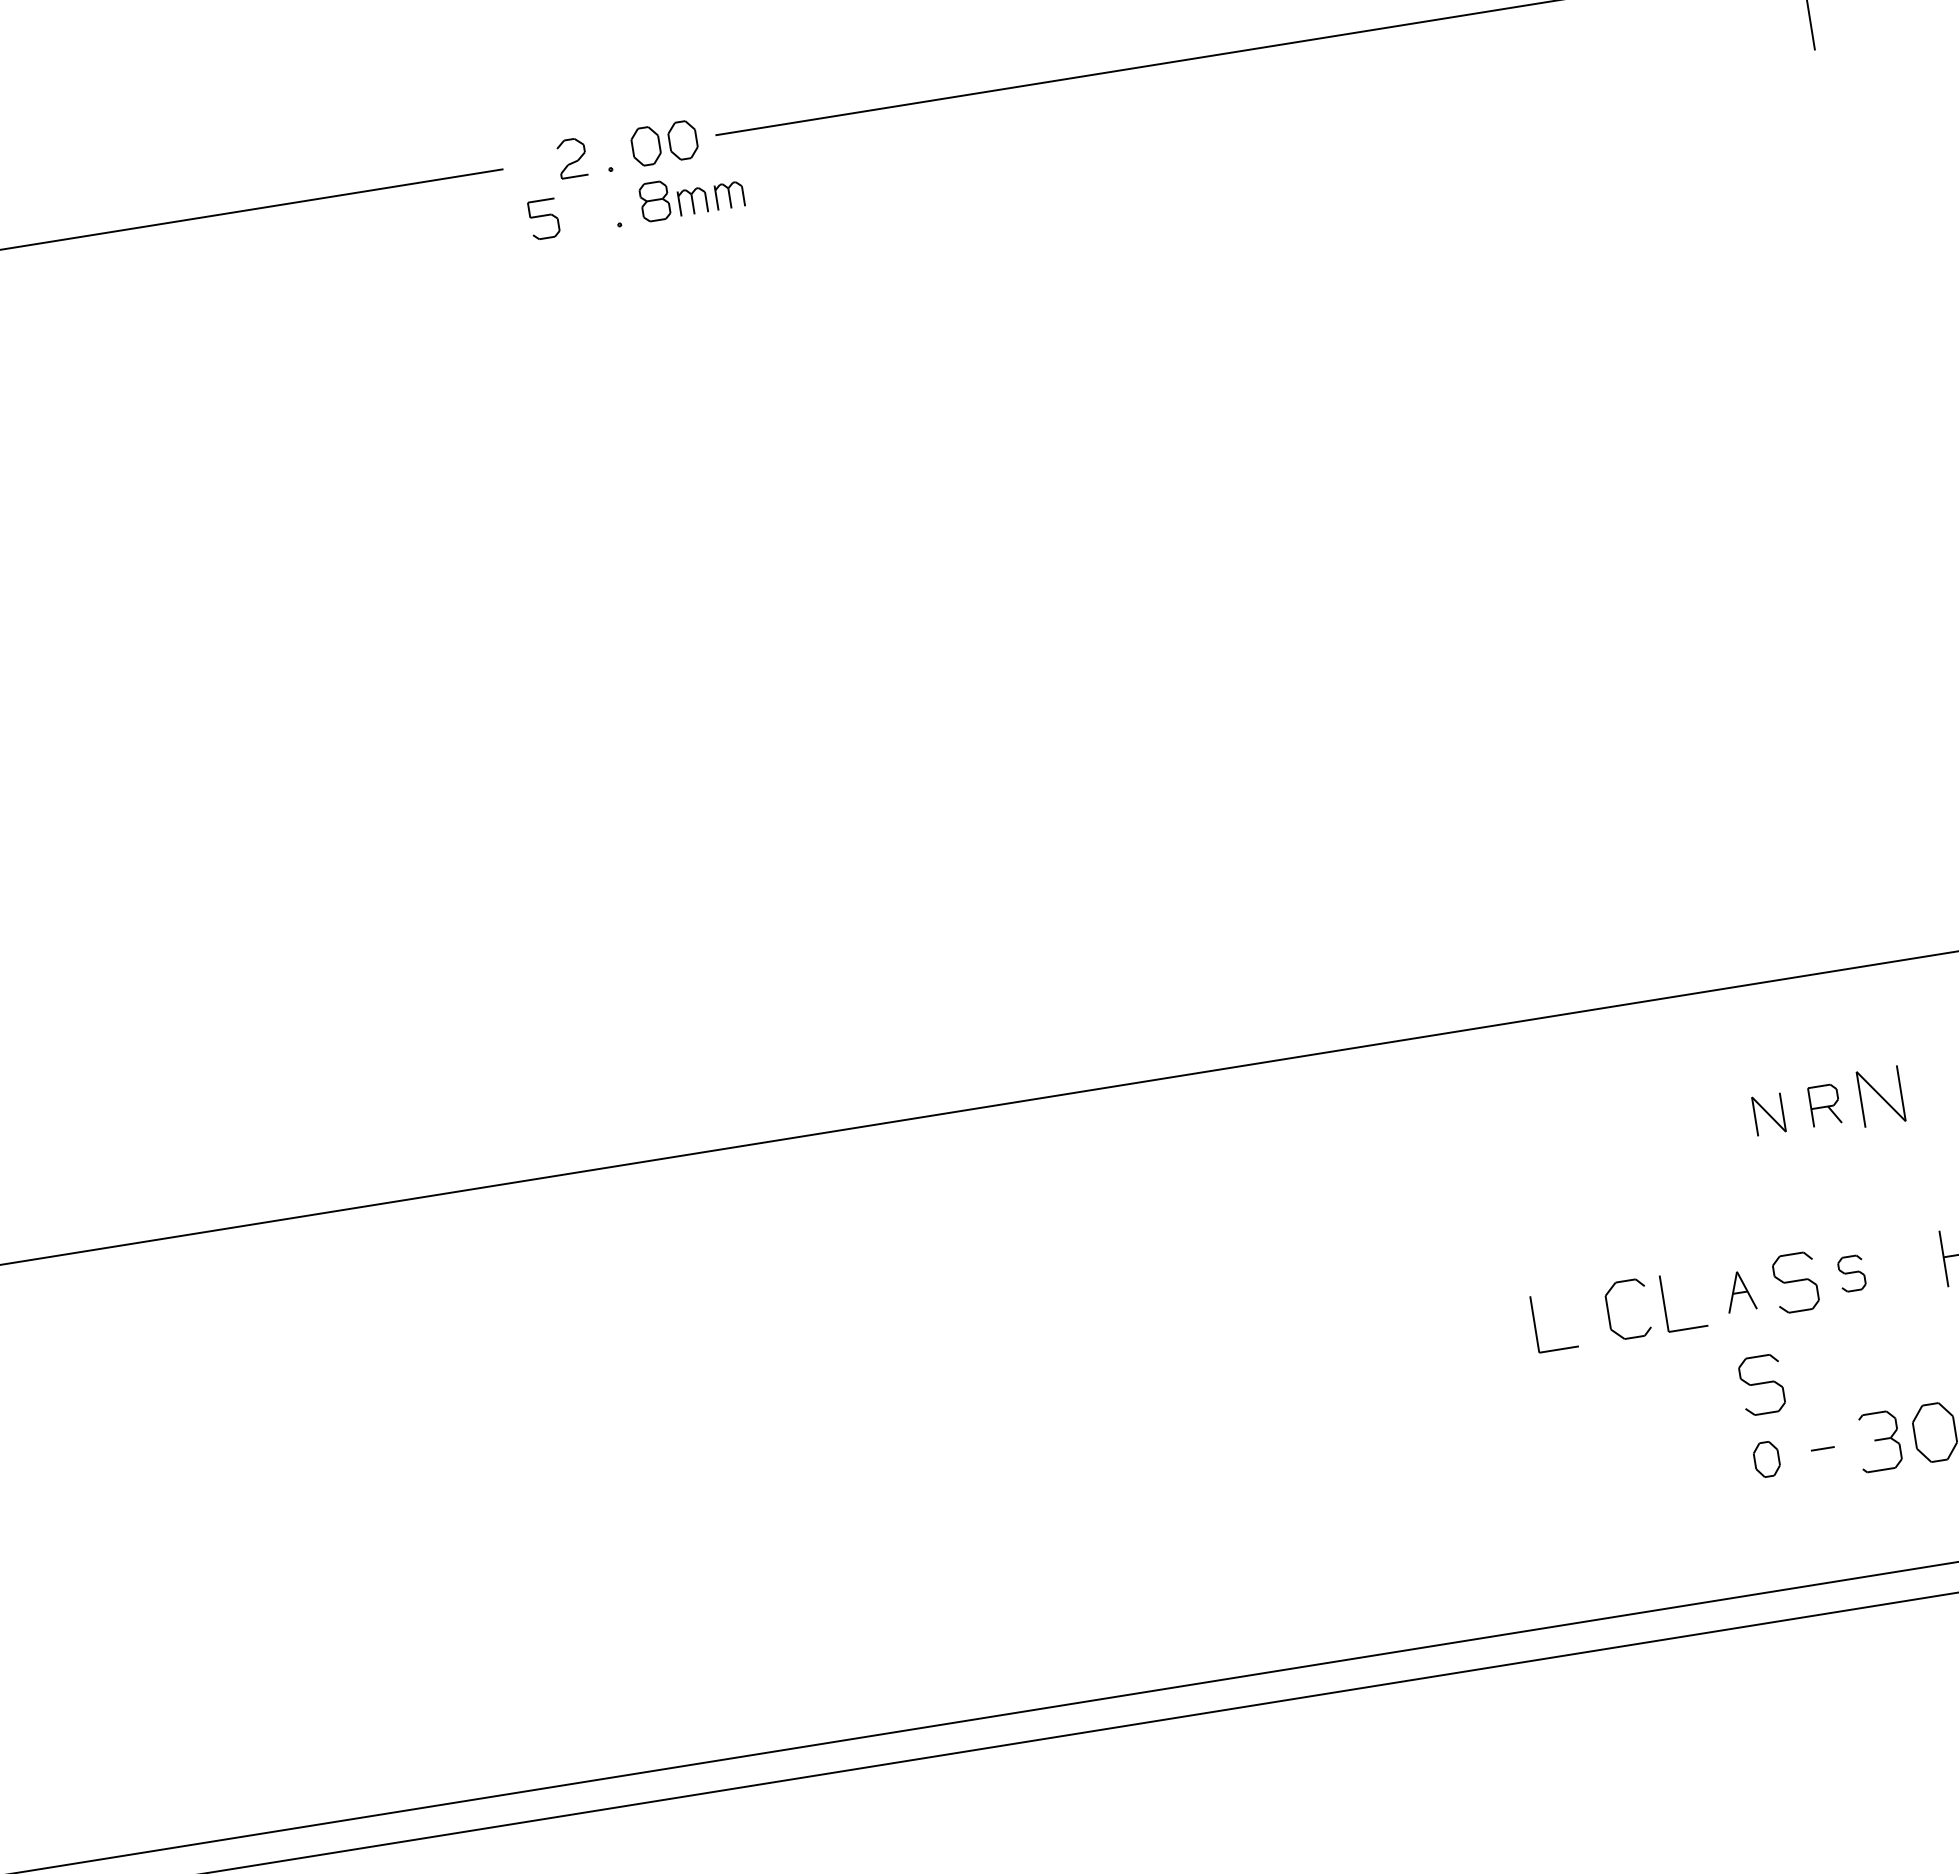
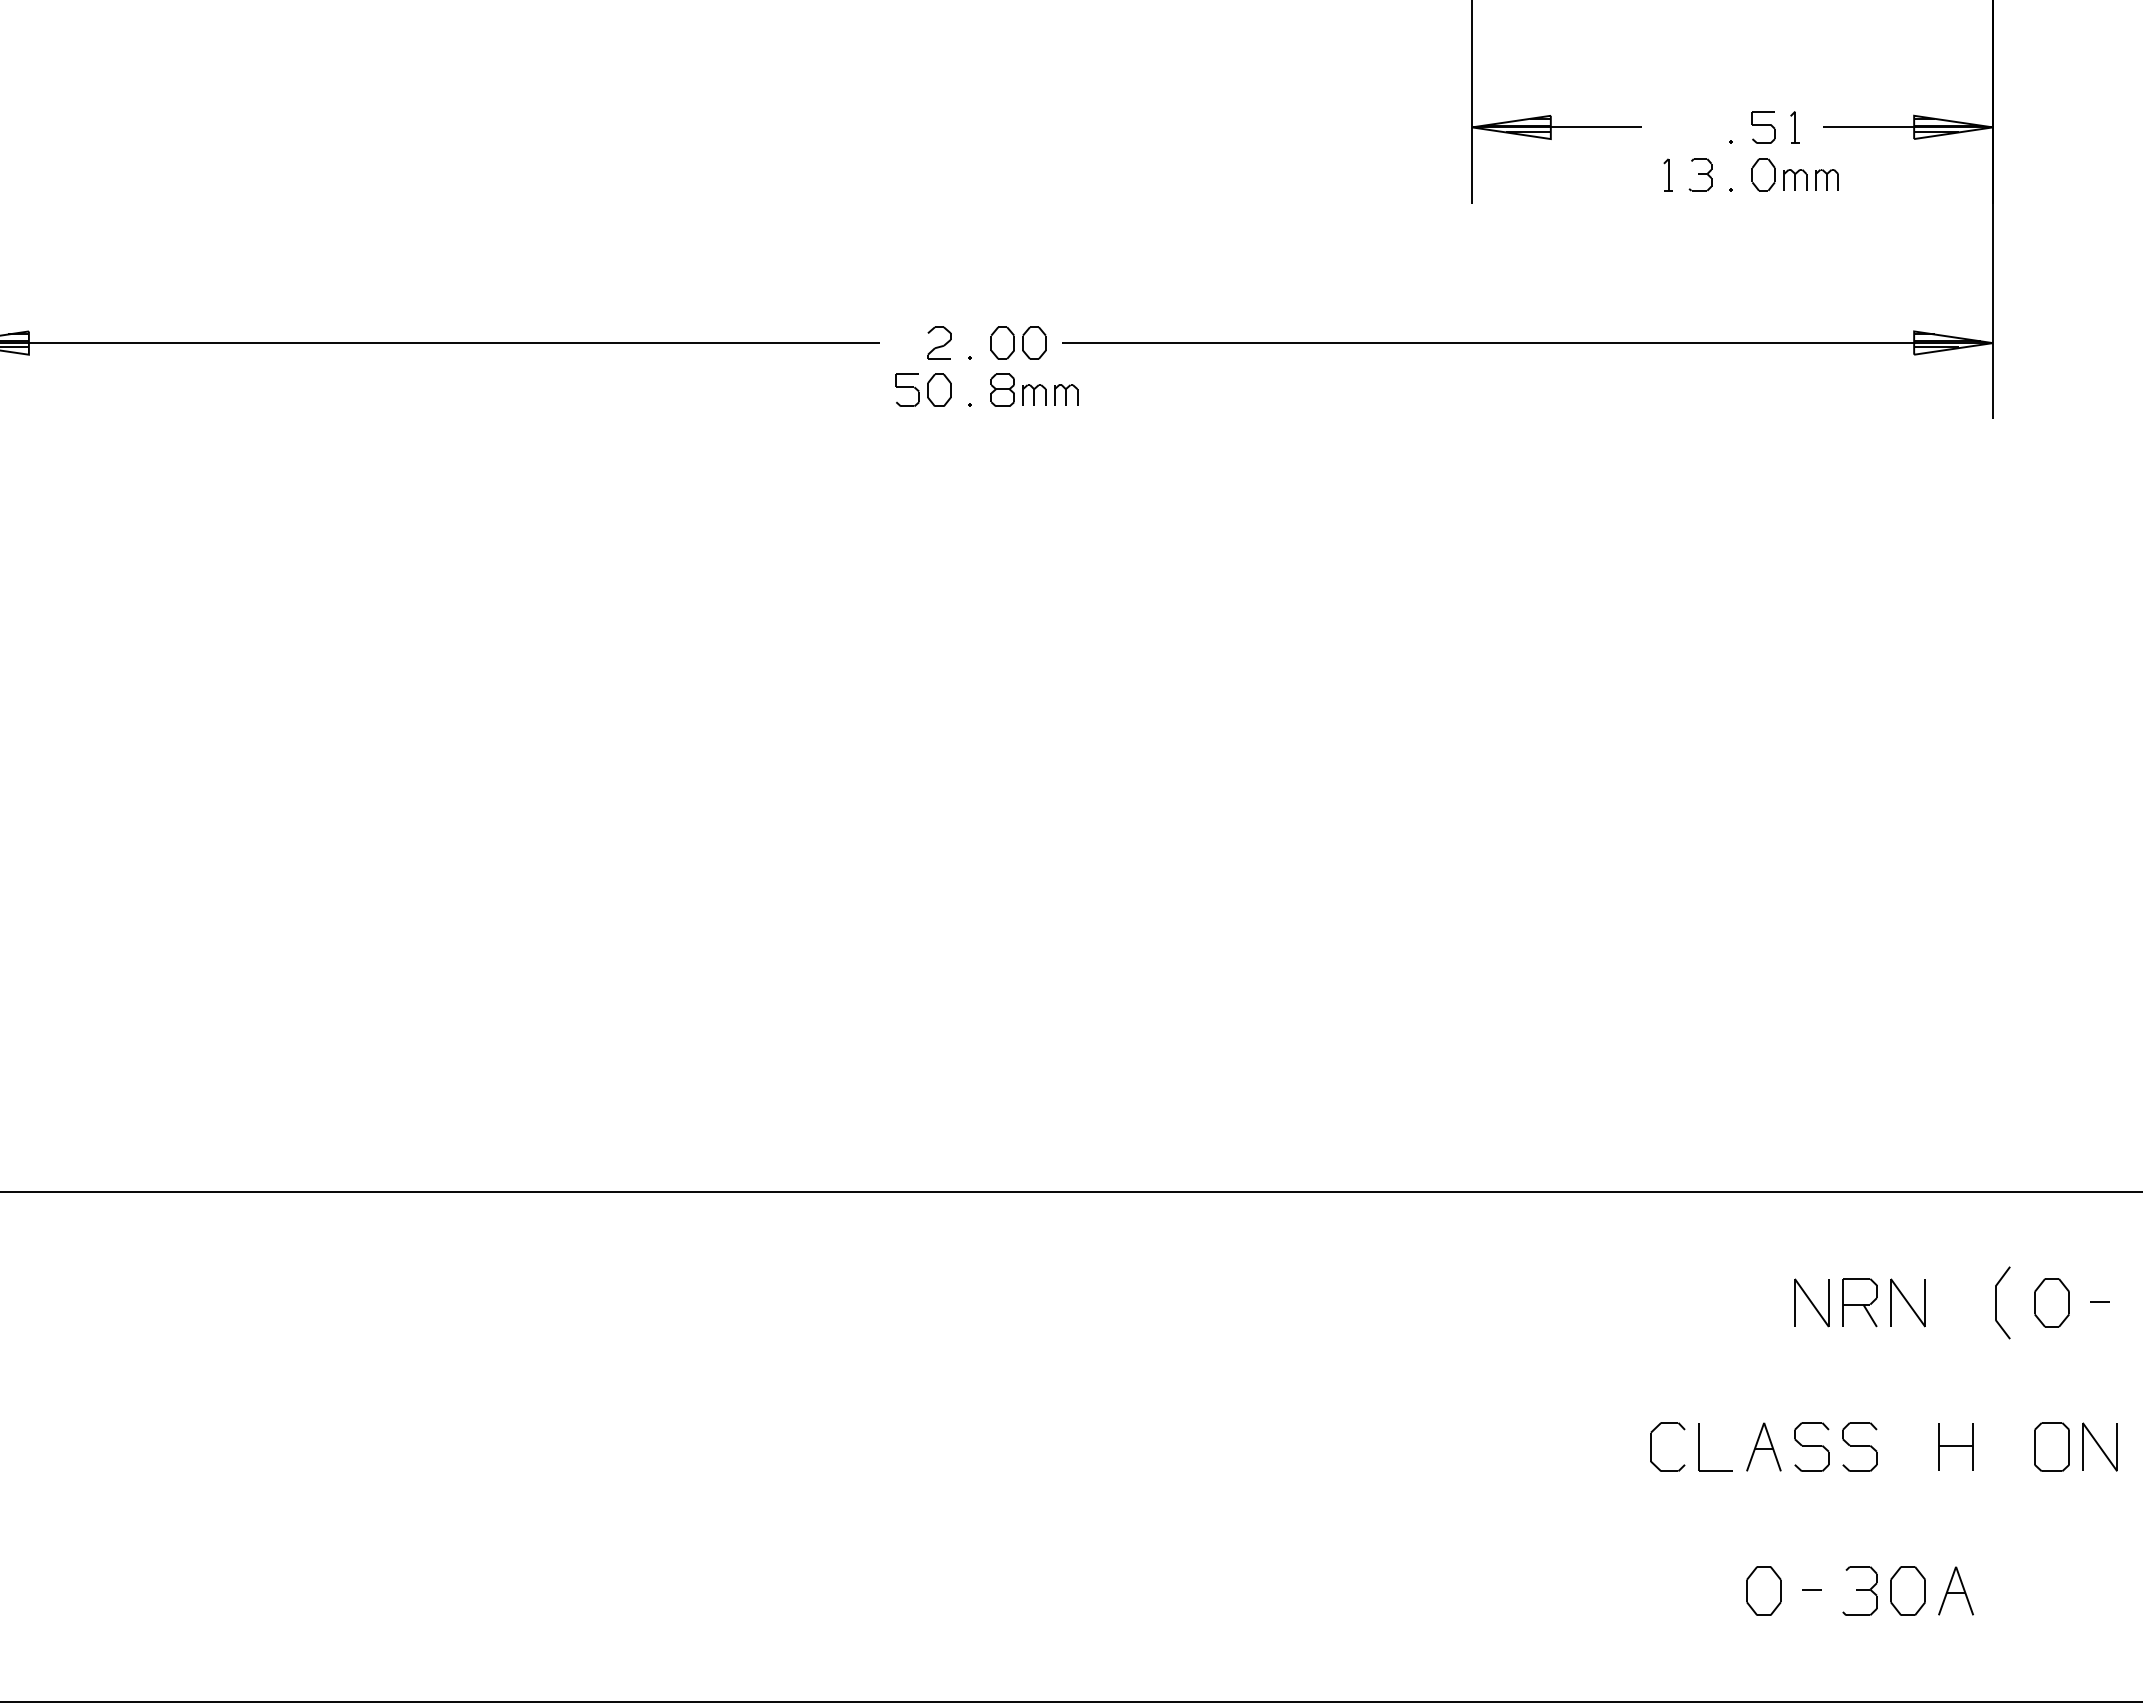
part: (581, 212) -> (939, 389), added
part: (1824, 1105) -> (1859, 1302), size x1.43
part: (1768, 1114) -> (1811, 1302), size x1.43
part: (1851, 1273) -> (1859, 1446), size x1.67
part: (1739, 1290) -> (1763, 1446), size x1.43
part: (1535, 1324) -> (1588, 1447), removed
part: (1761, 1384) -> (1769, 1527), removed
part: (1766, 1458) -> (1763, 1590), size x1.67

